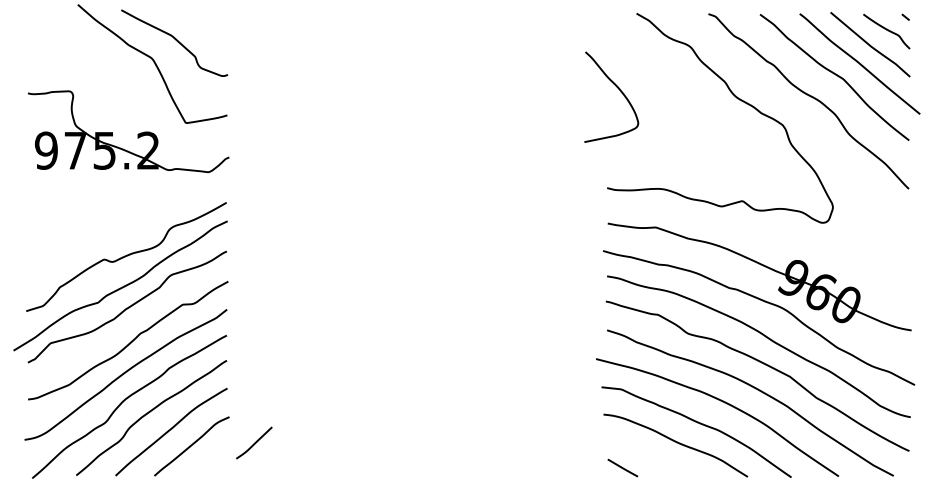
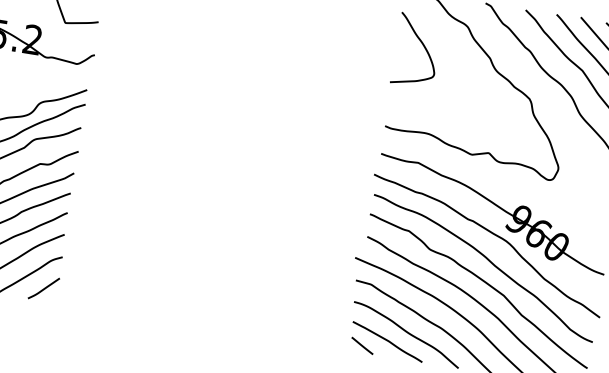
curve: (620, 92) -> (424, 48), moved
curve: (254, 442) -> (44, 288), moved
curve: (653, 457) -> (387, 341), added

